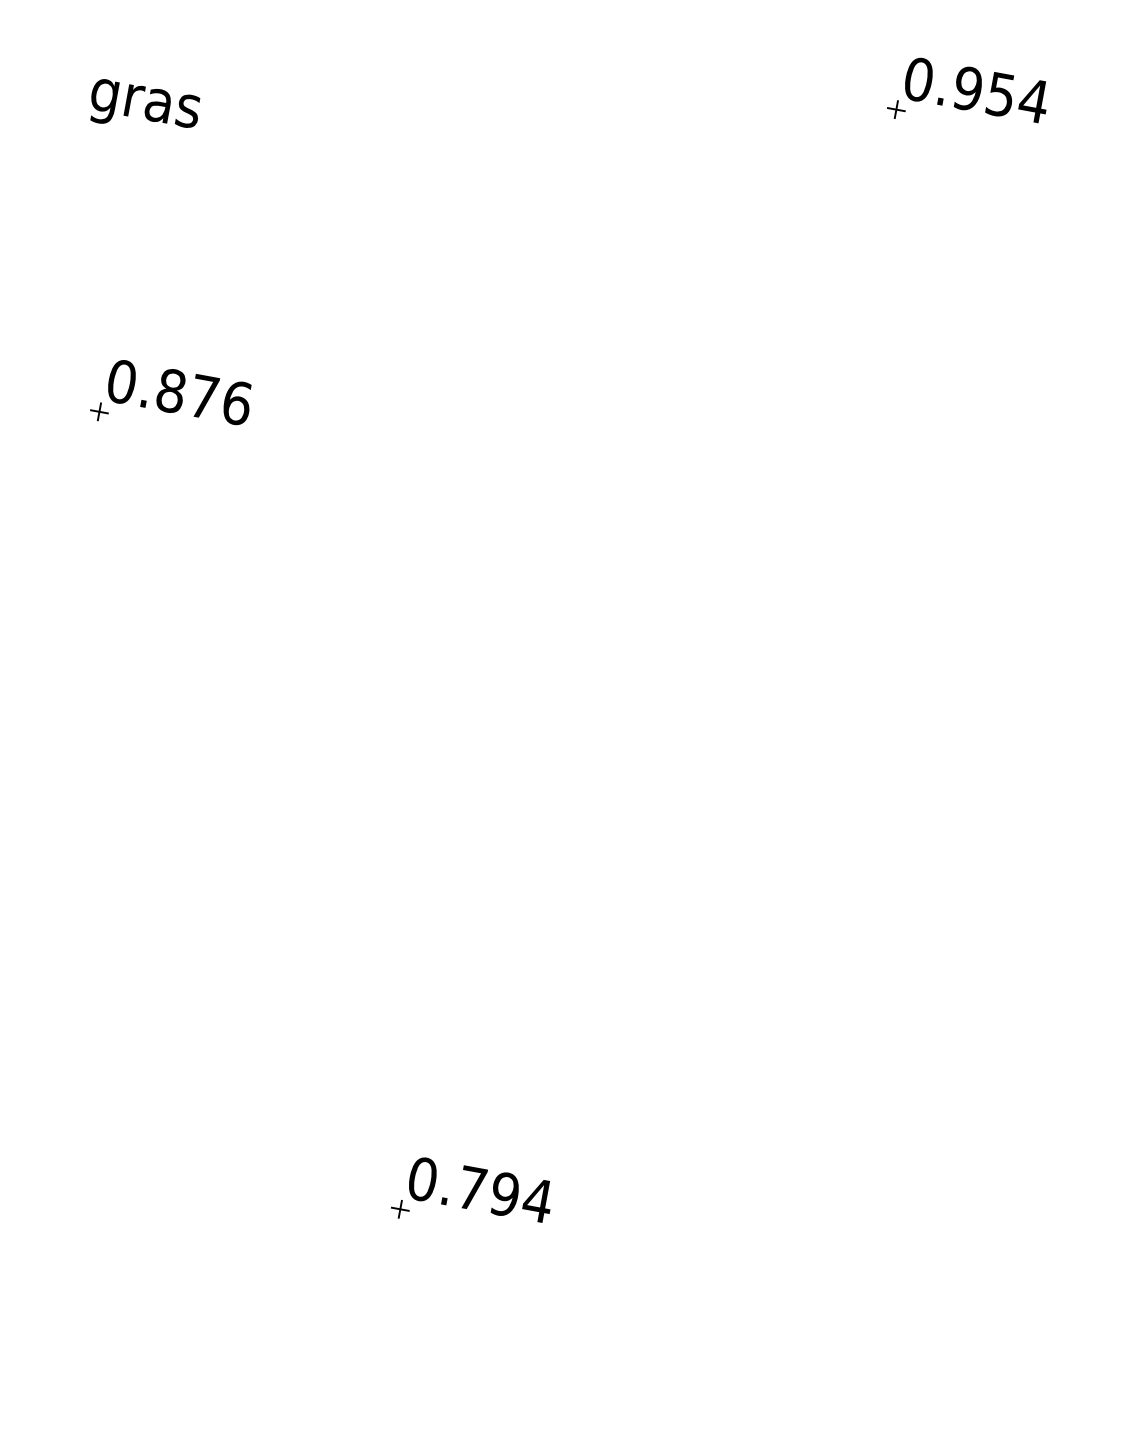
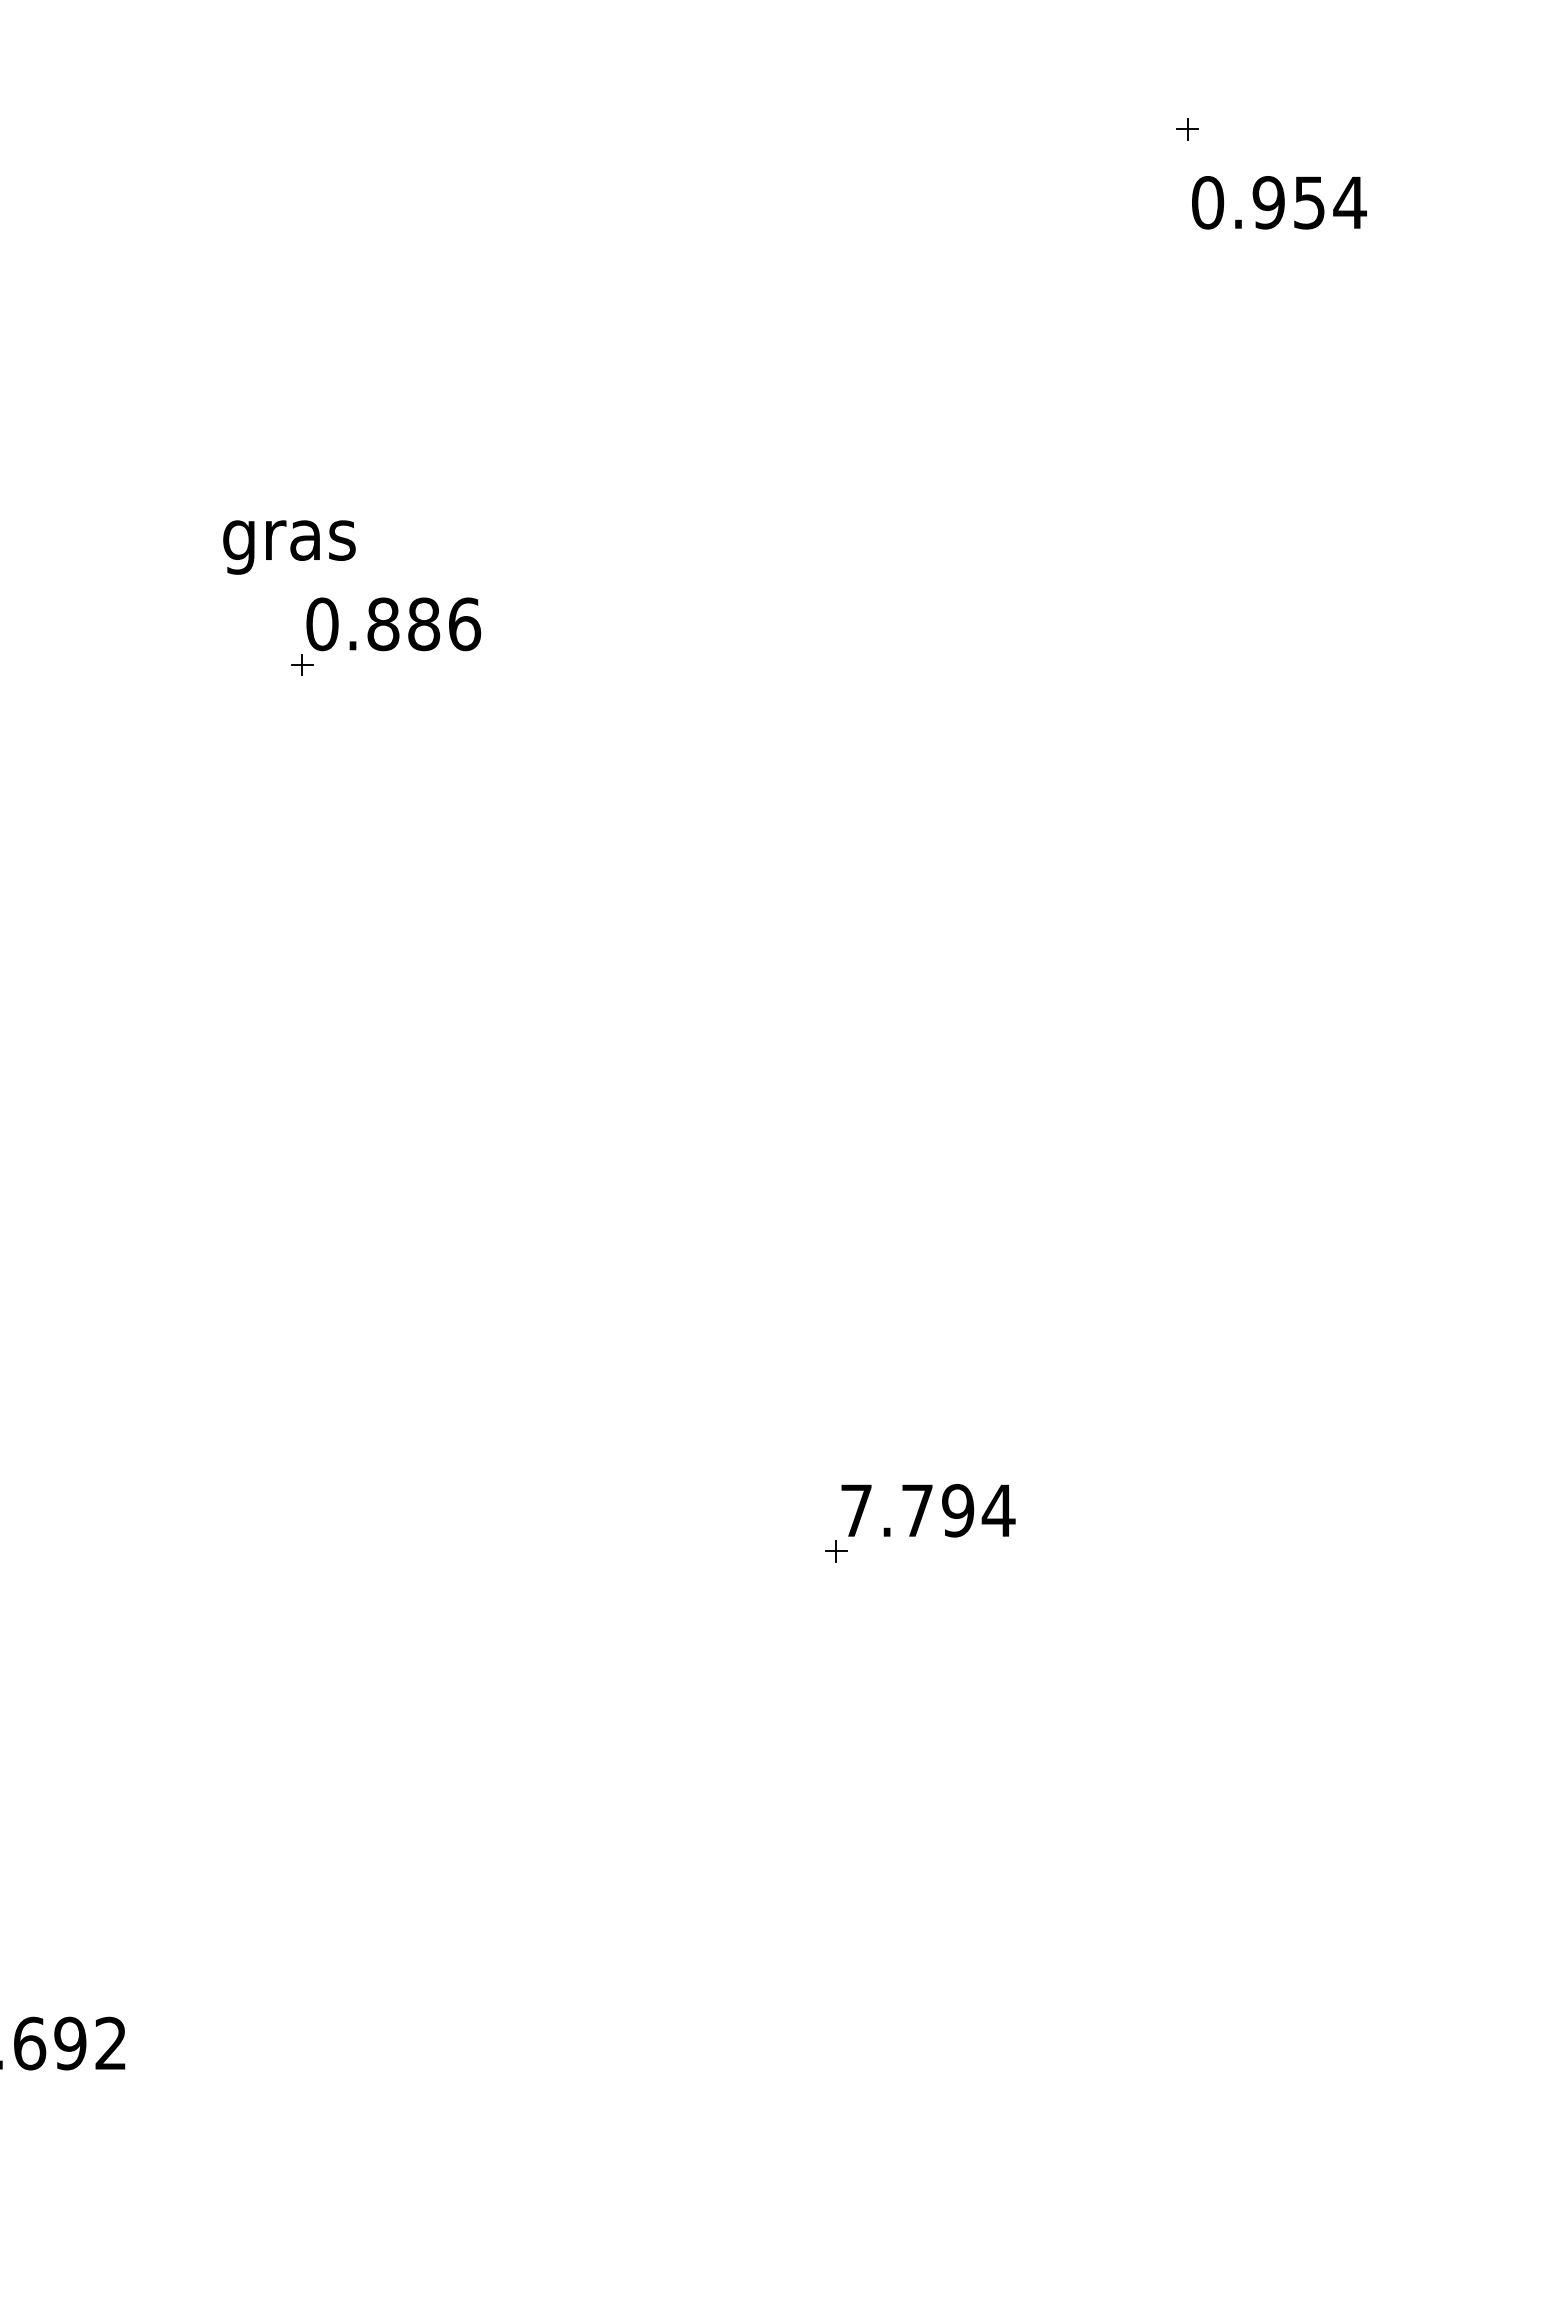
text: (976, 90) -> (1279, 202), moved
text: (144, 108) -> (289, 547), moved
text: (204, 397) -> (424, 624), 0.876 -> 0.886
text: (422, 1179) -> (856, 1510), 0.794 -> 7.794

